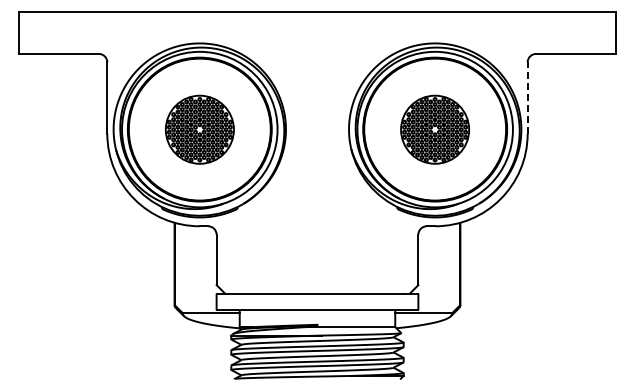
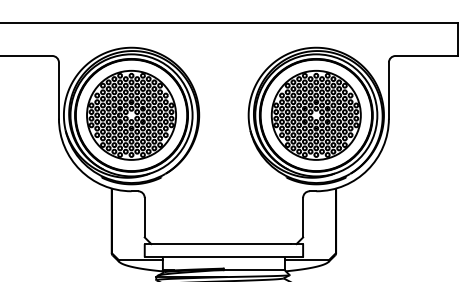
line: (527, 98) -> (388, 90), dashed -> solid
part: (199, 129) -> (131, 115), size x1.67
part: (434, 129) -> (315, 115), size x1.67

